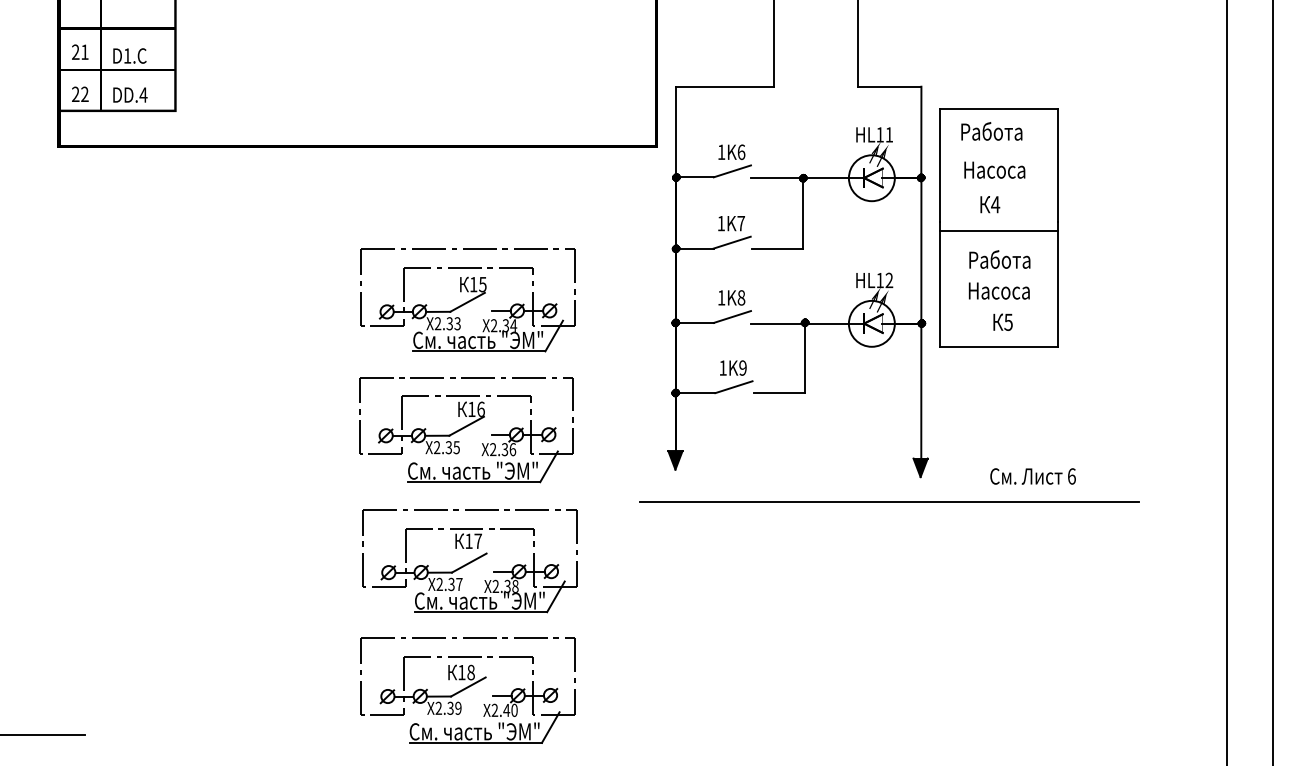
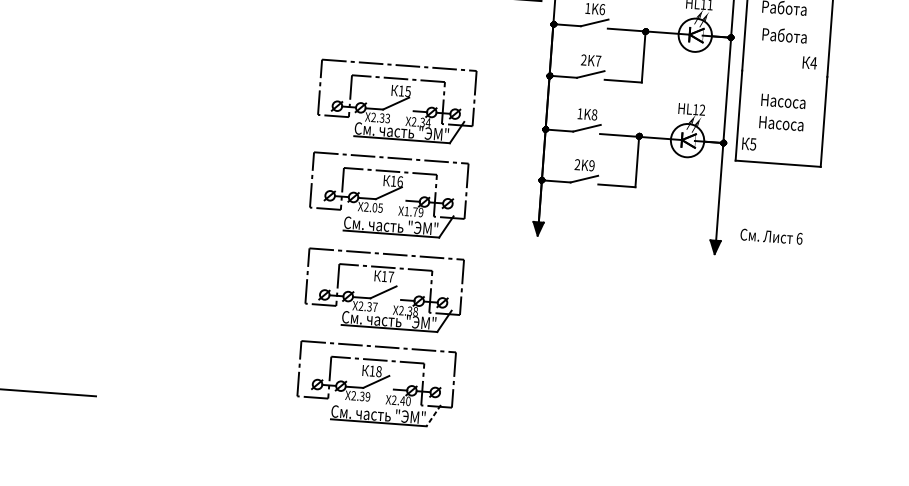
text: (995, 169) -> (785, 35), Насоса -> Работа
text: (990, 204) -> (810, 62), moved
text: (721, 222) -> (584, 59), 1K7 -> 2K7
line: (998, 230) -> (784, 79), removed
text: (1000, 259) -> (784, 100), Работа -> Насоса
text: (1002, 321) -> (748, 143), moved
text: (722, 367) -> (577, 164), 1K9 -> 2K9
text: (448, 447) -> (374, 207), X2.35 -> X2.05
text: (503, 449) -> (414, 211), X2.36 -> X1.79
text: (1032, 476) -> (771, 236), moved
line: (889, 501) -> (690, 270), removed
line: (550, 727) -> (433, 415), solid -> dashed

